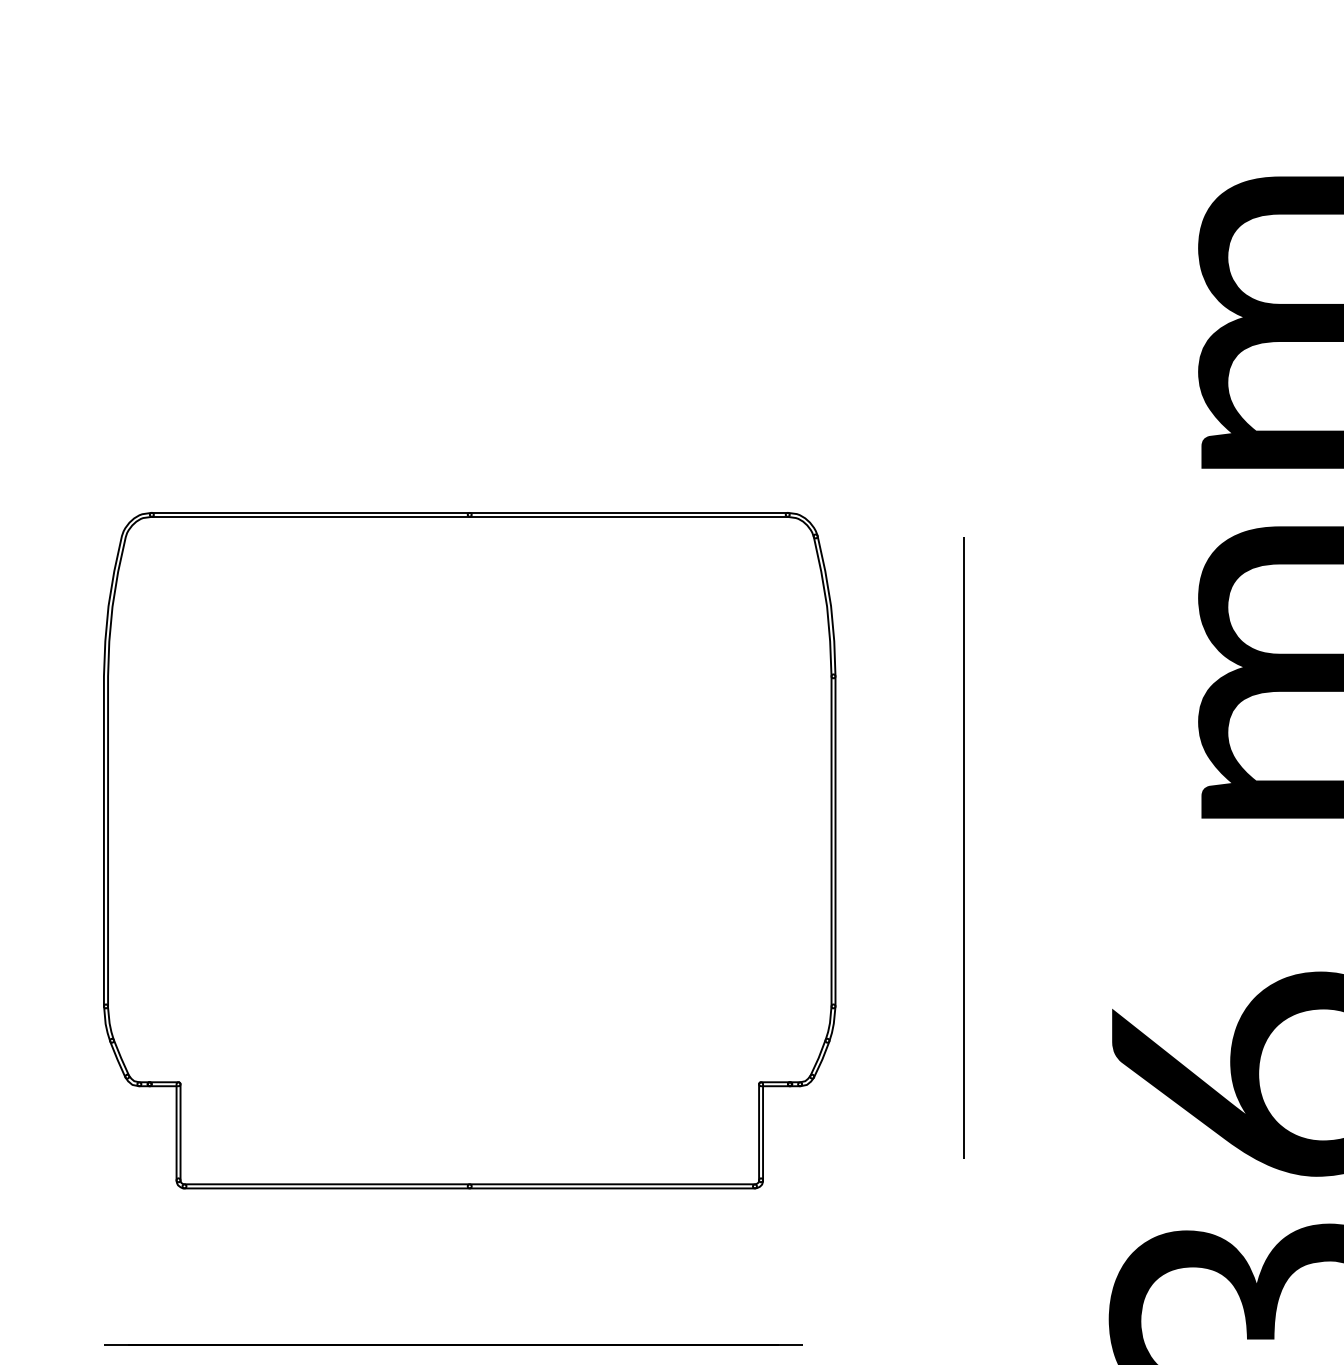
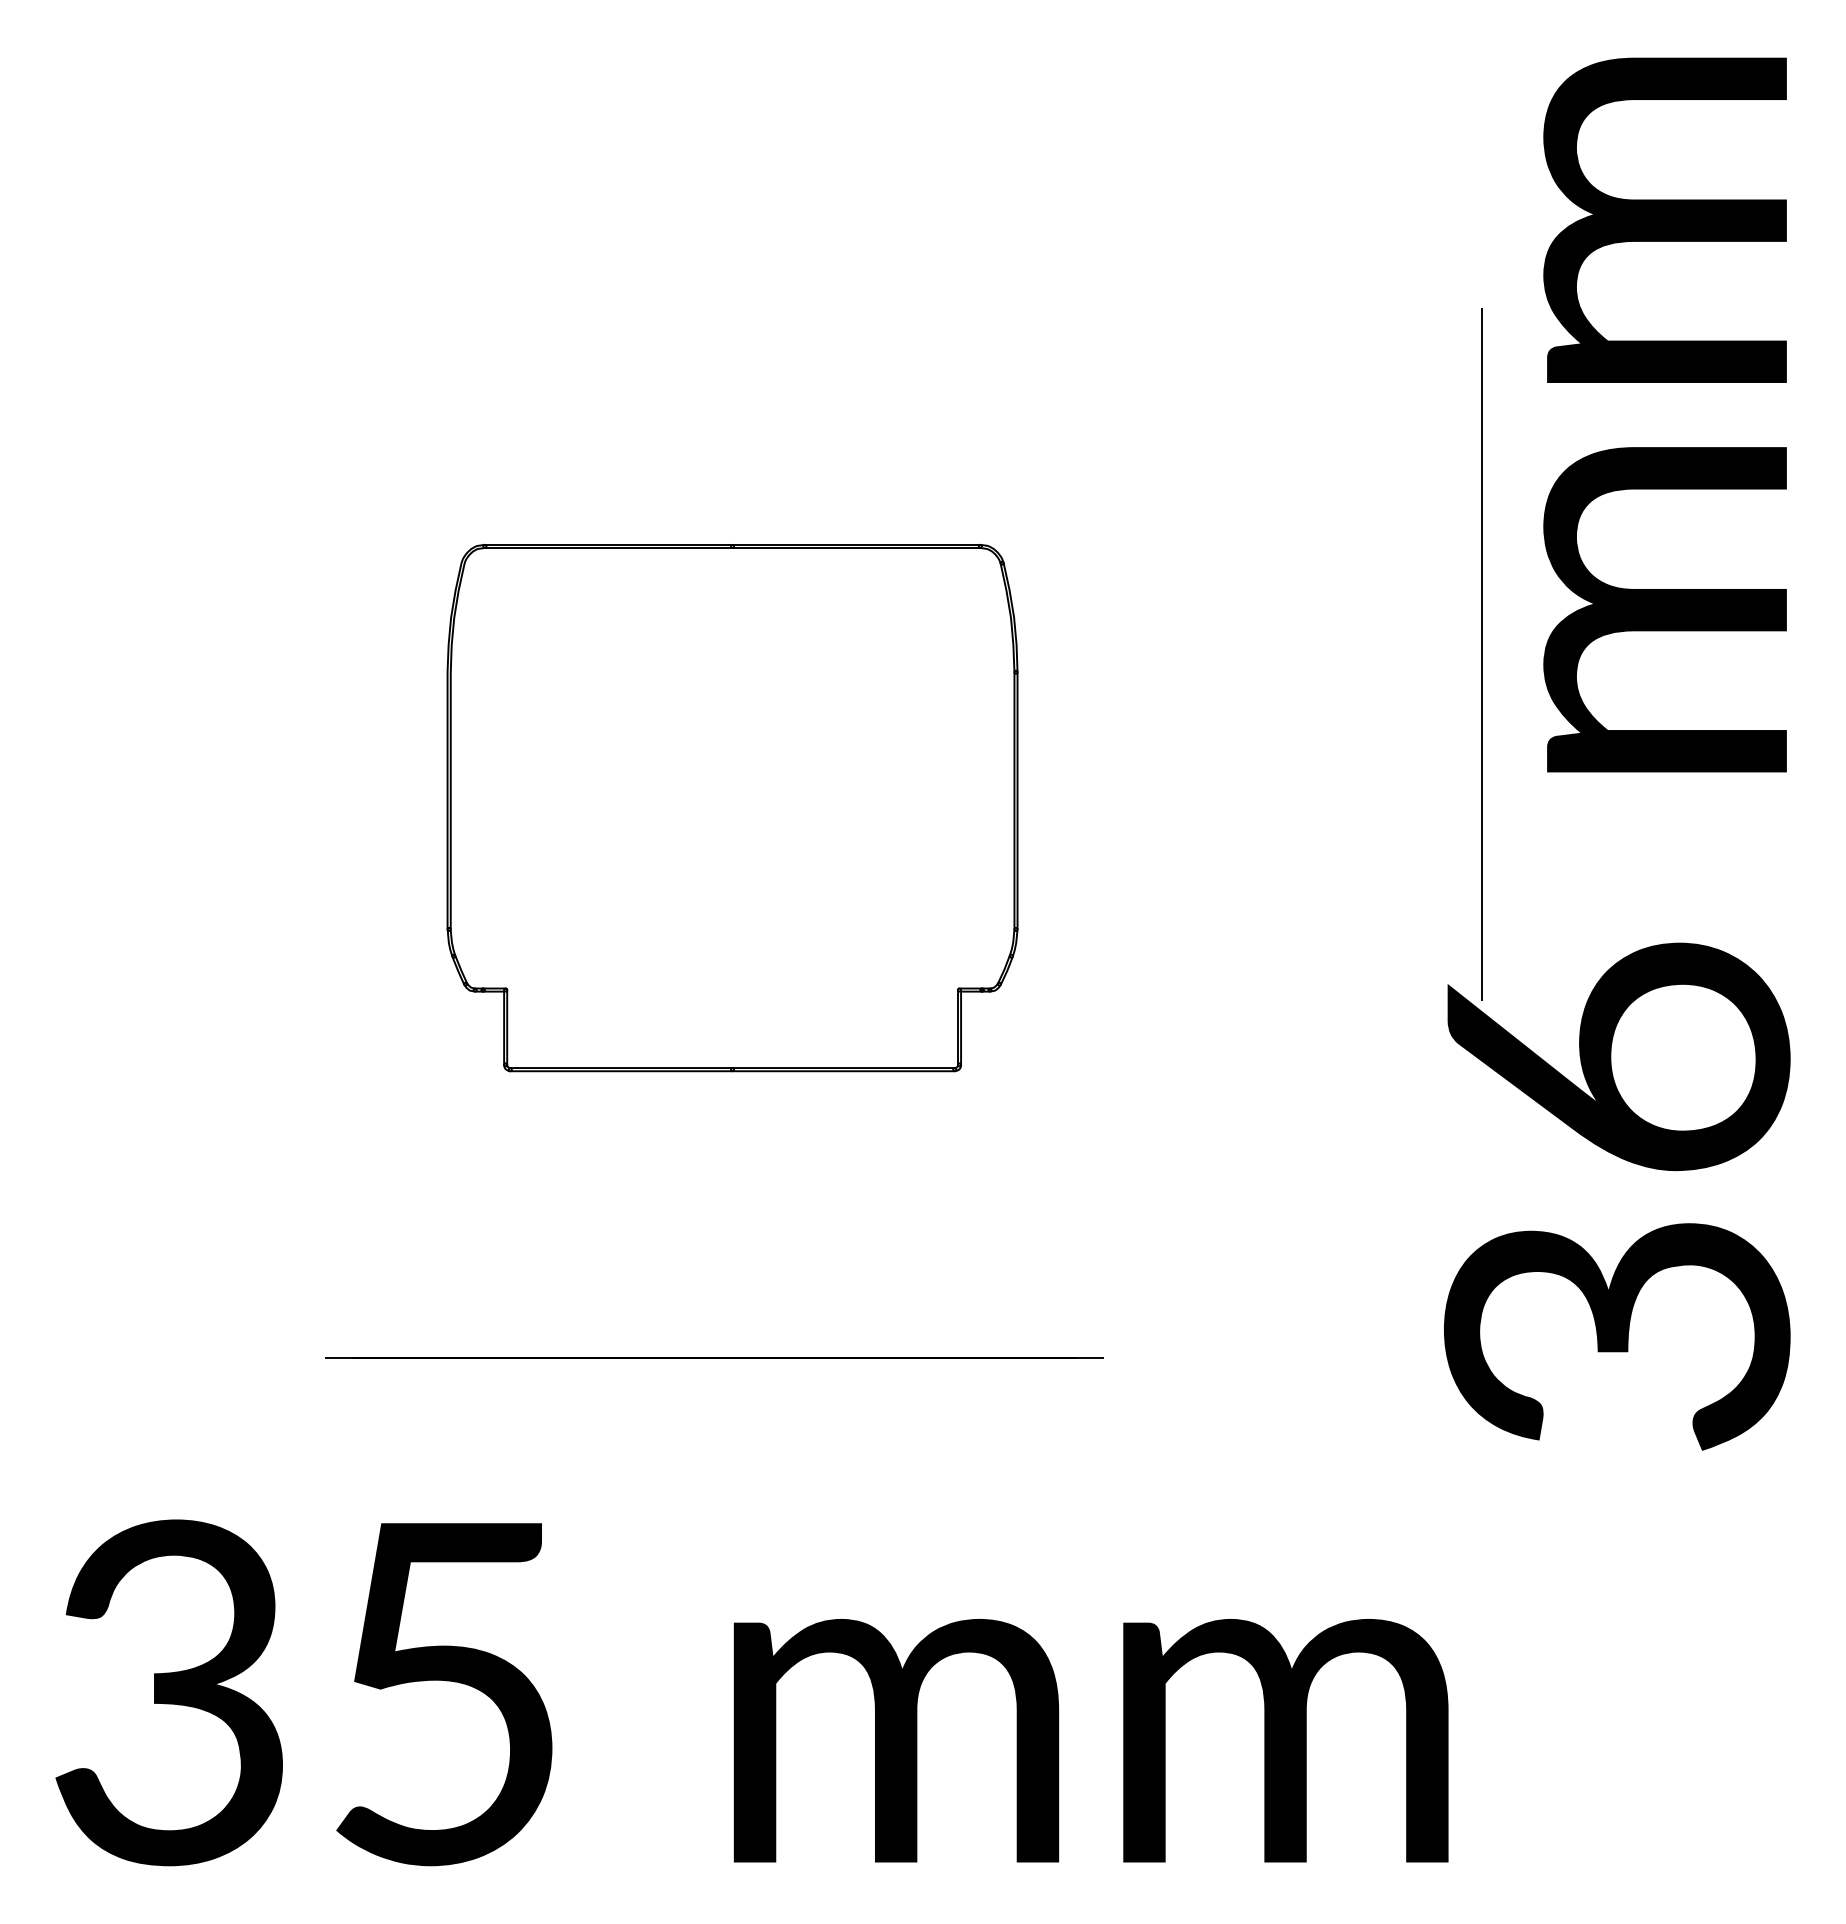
line: (962, 847) -> (1481, 654), moved
part: (469, 850) -> (732, 807), size x0.7

